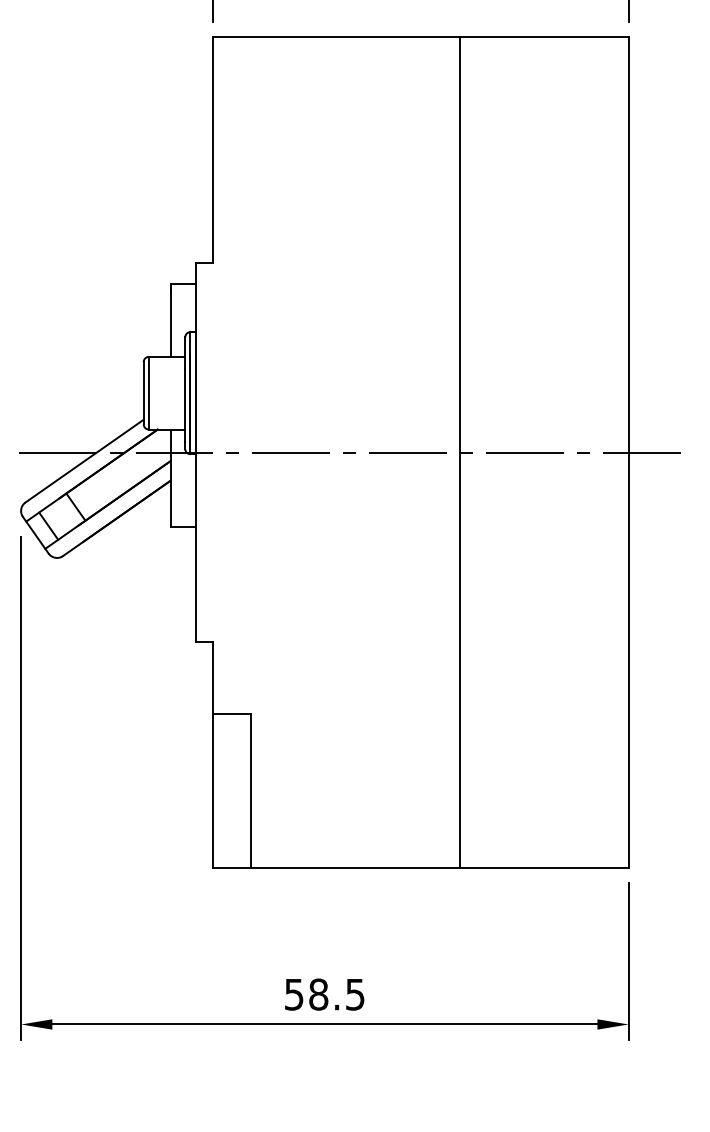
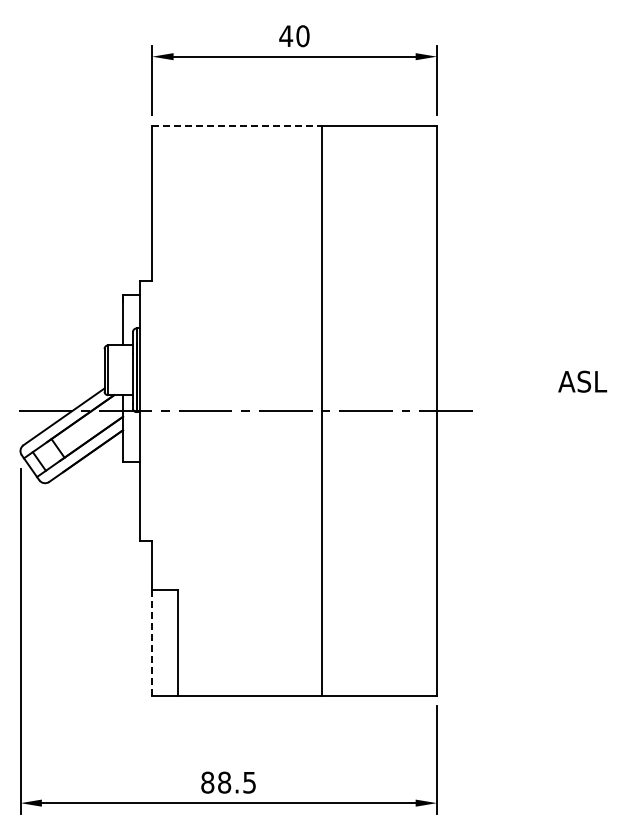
line: (336, 37) -> (236, 126), solid -> dashed
line: (213, 793) -> (152, 644), solid -> dashed
text: (293, 994) -> (207, 782), 58.5 -> 88.5

